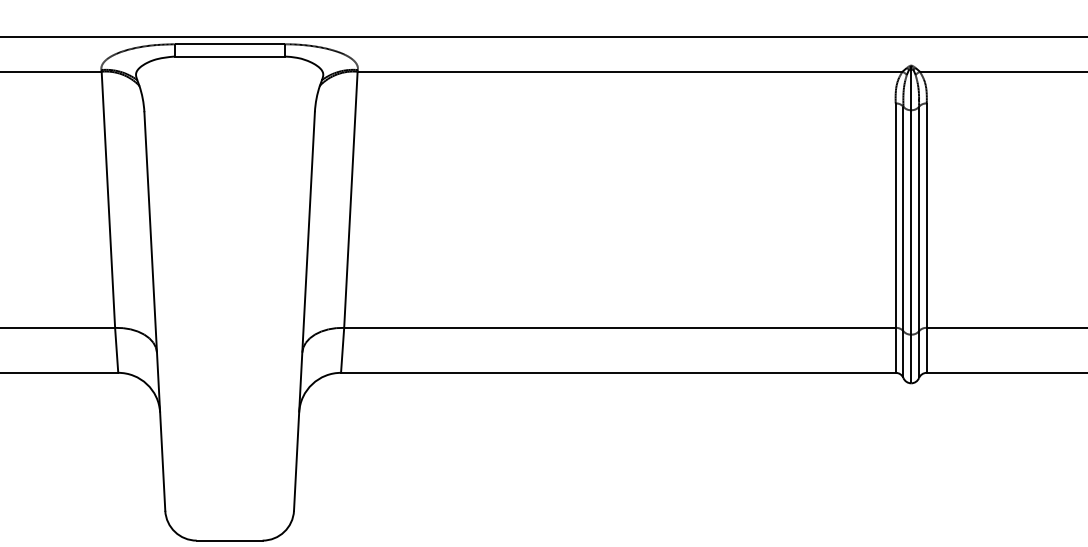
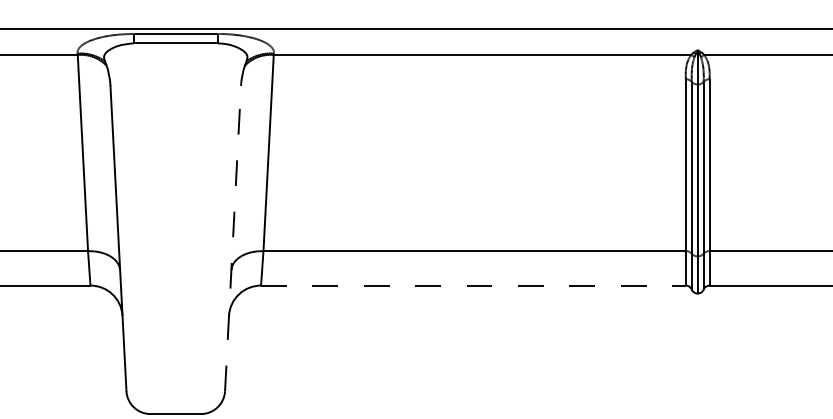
line: (305, 311) -> (233, 238), solid -> dashed
line: (618, 372) -> (473, 285), solid -> dashed

